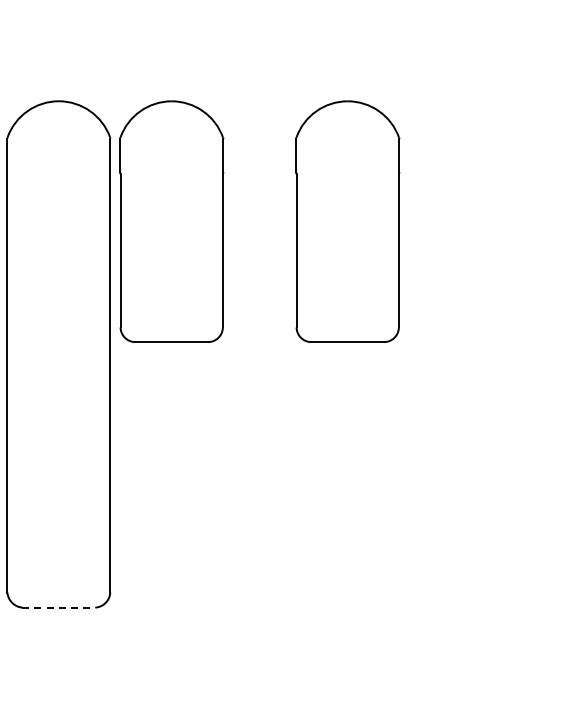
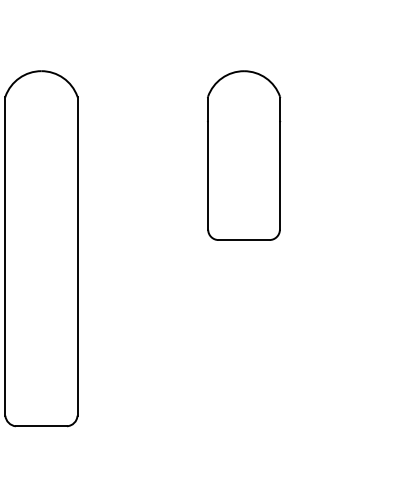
part: (171, 221) -> (120, 155), removed
line: (59, 607) -> (41, 426), dashed -> solid

